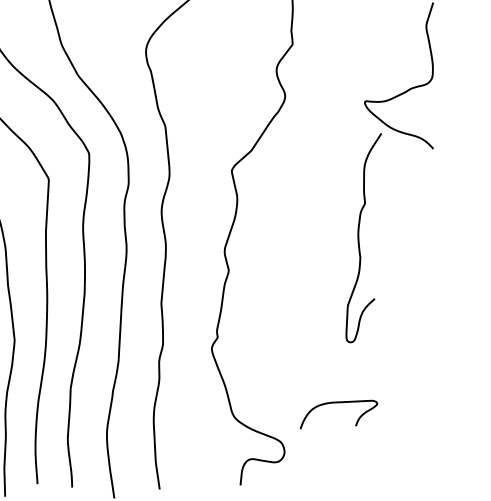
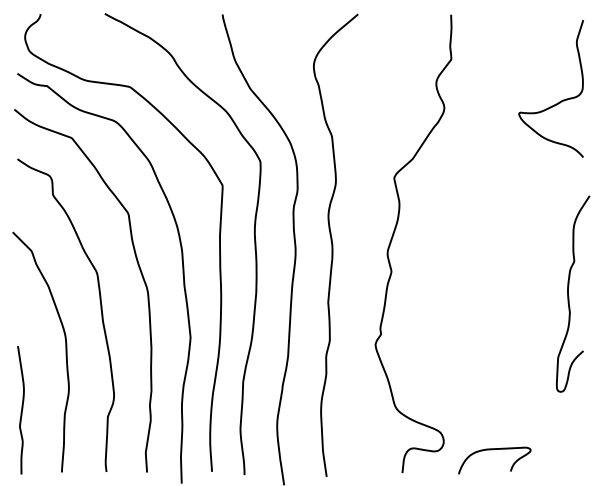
curve: (358, 237) -> (568, 293), moved
curve: (337, 403) -> (493, 450), moved

